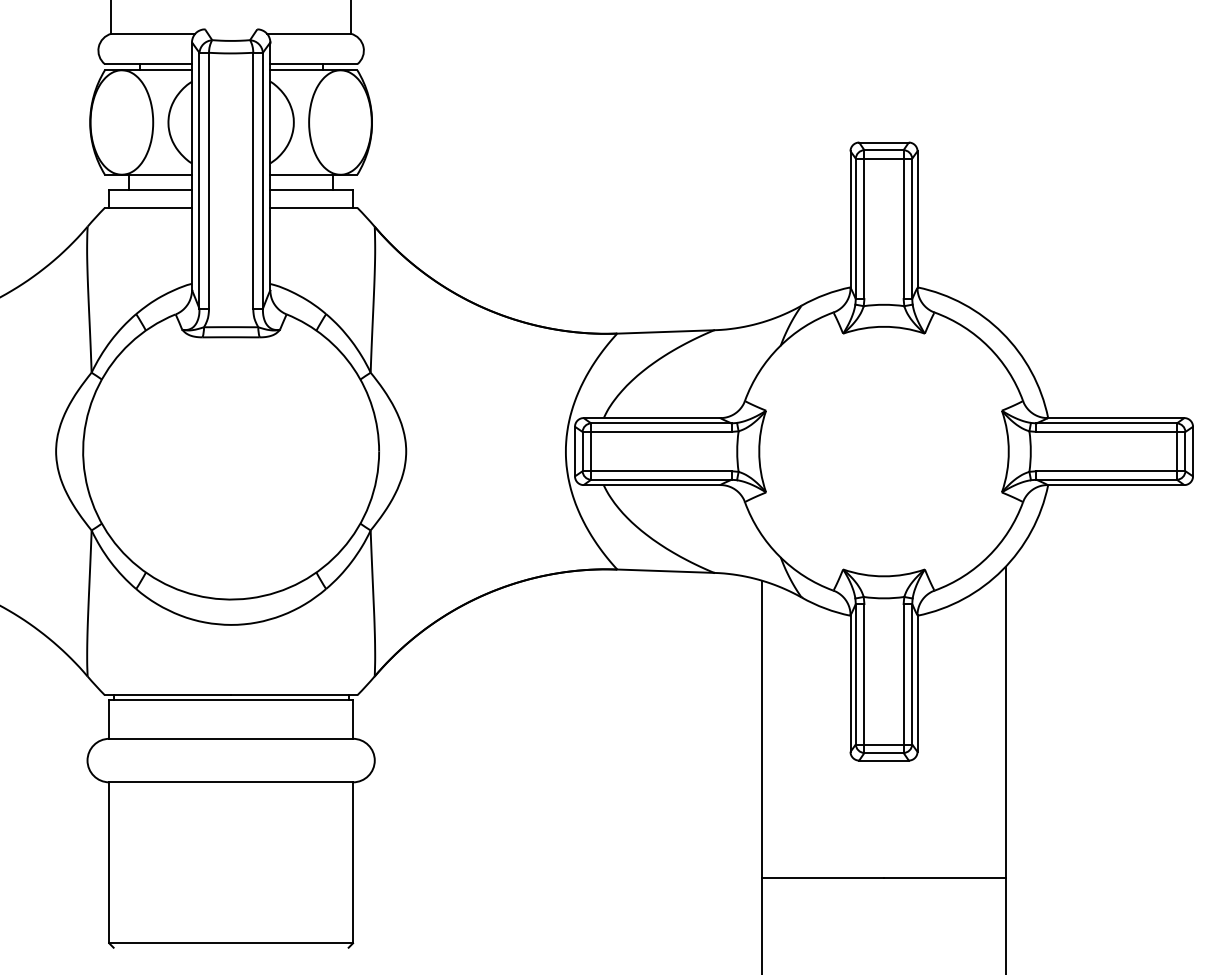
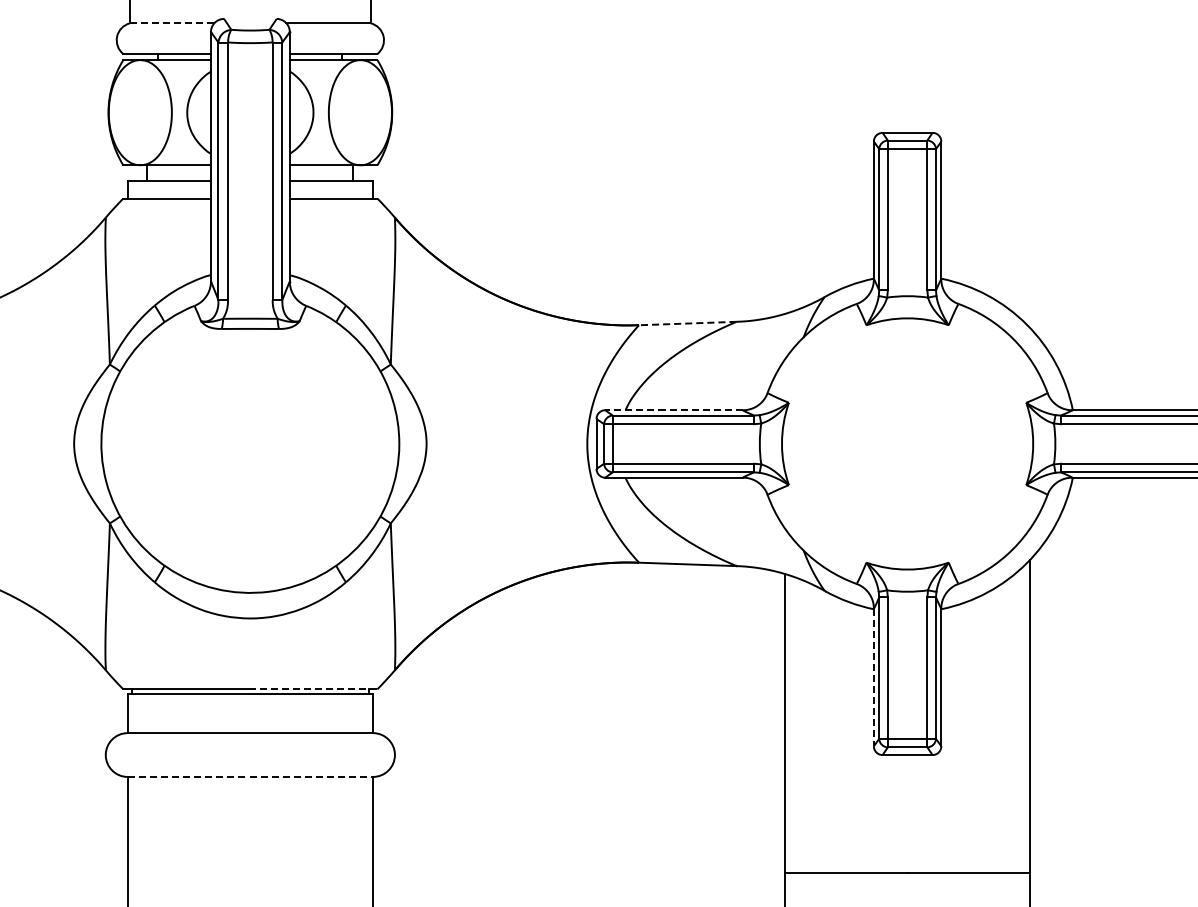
line: (153, 33) -> (172, 23), solid -> dashed
line: (665, 331) -> (687, 323), solid -> dashed
line: (651, 418) -> (673, 410), solid -> dashed
line: (850, 683) -> (873, 677), solid -> dashed
line: (293, 695) -> (313, 689), solid -> dashed
line: (231, 782) -> (250, 777), solid -> dashed

